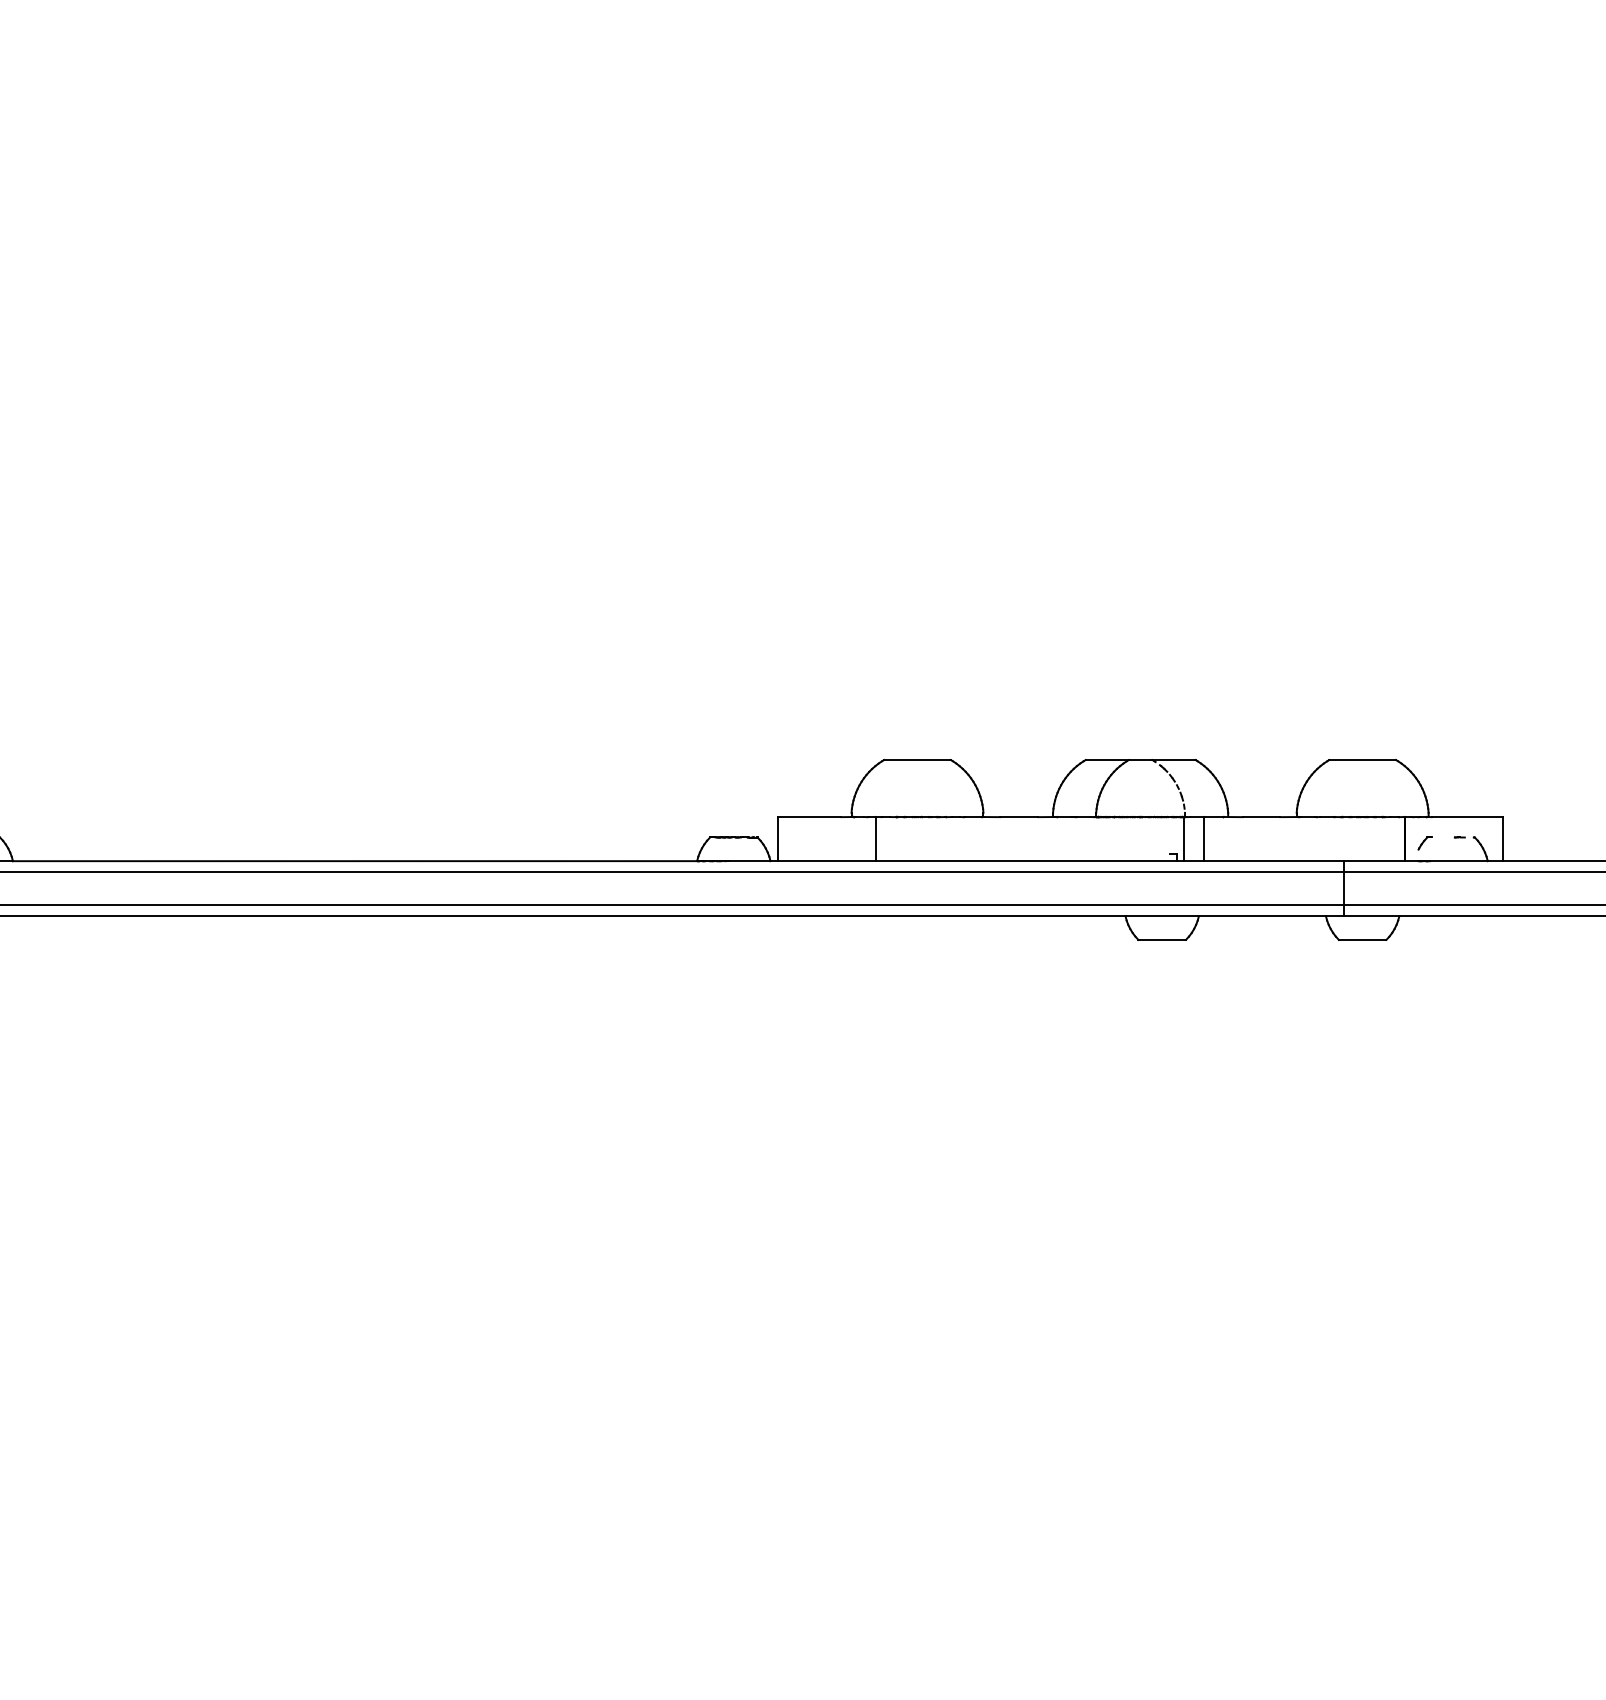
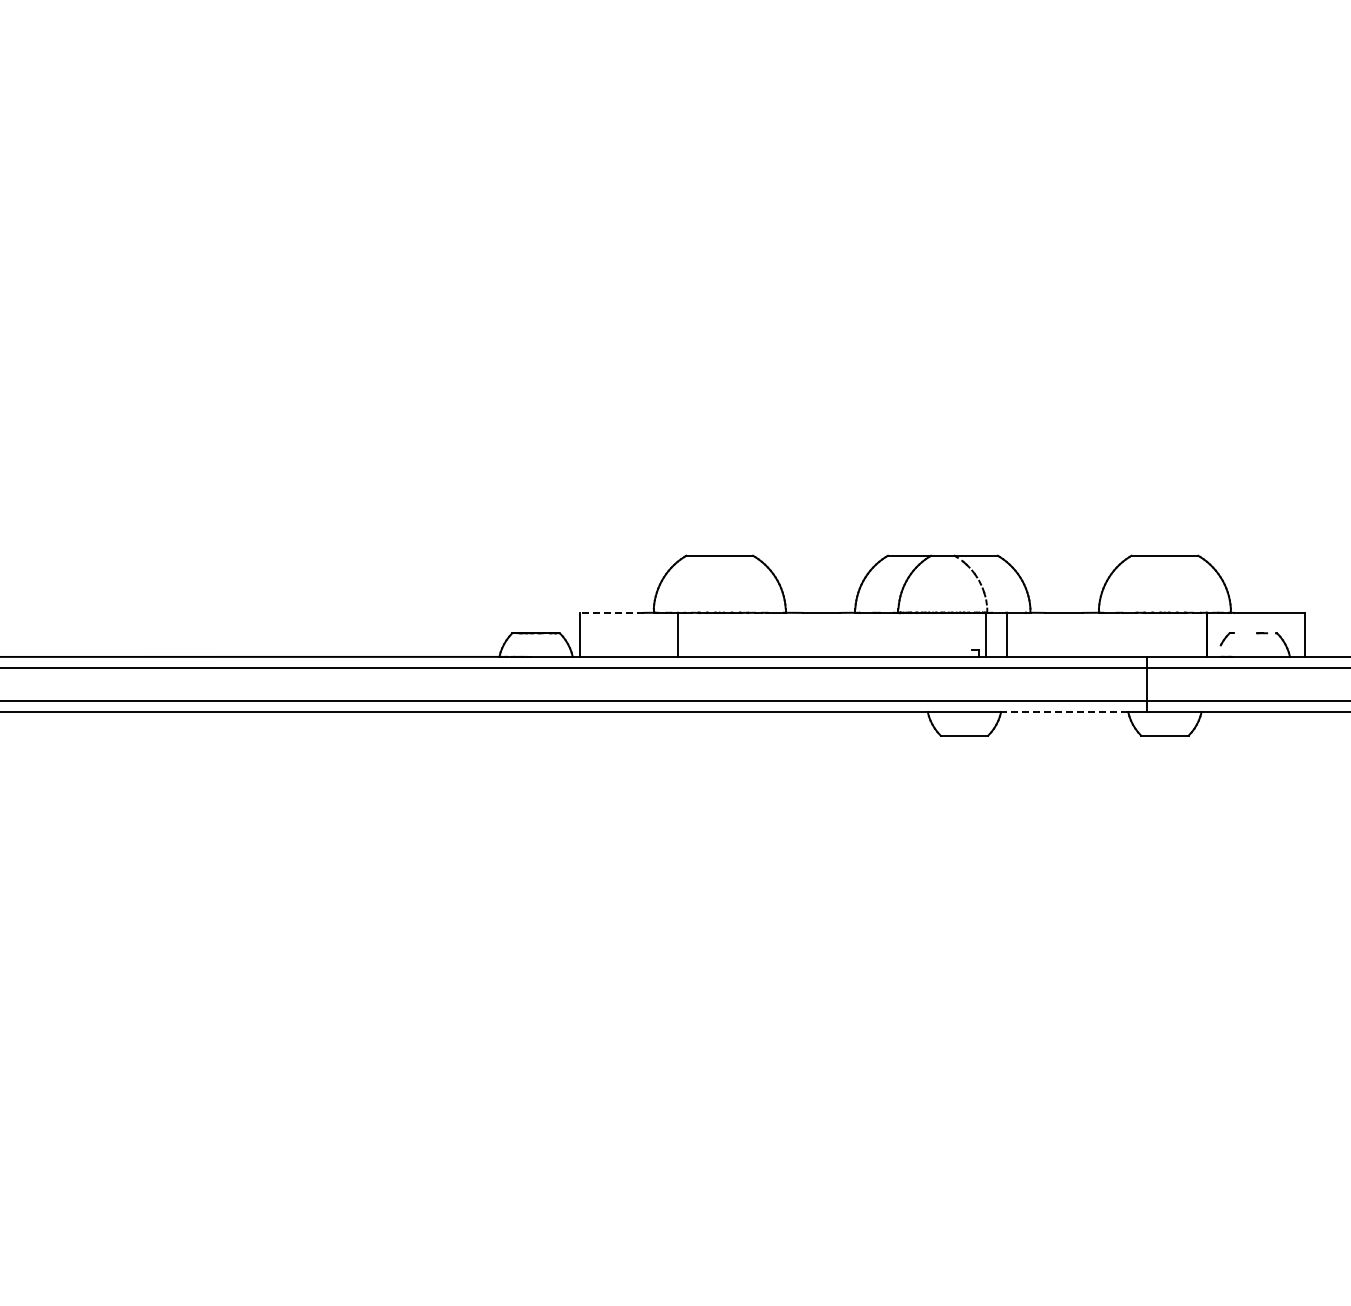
line: (809, 817) -> (611, 613), solid -> dashed
line: (1262, 916) -> (1064, 712), solid -> dashed

